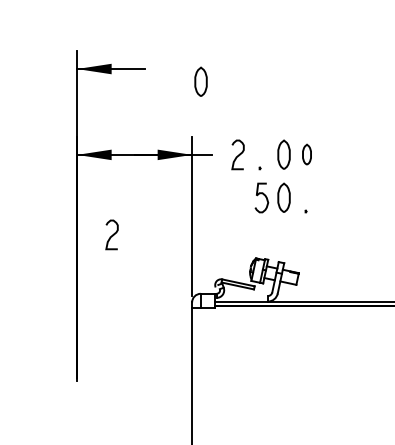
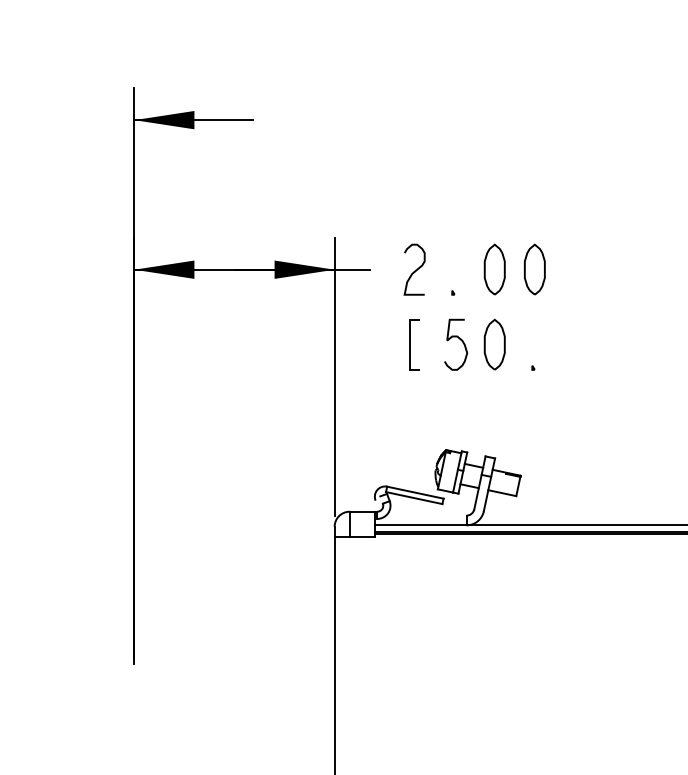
part: (200, 81) -> (349, 141), removed
part: (306, 154) -> (533, 269), size x1.43
line: (235, 197) -> (410, 343), added
curve: (112, 234) -> (195, 408), removed

